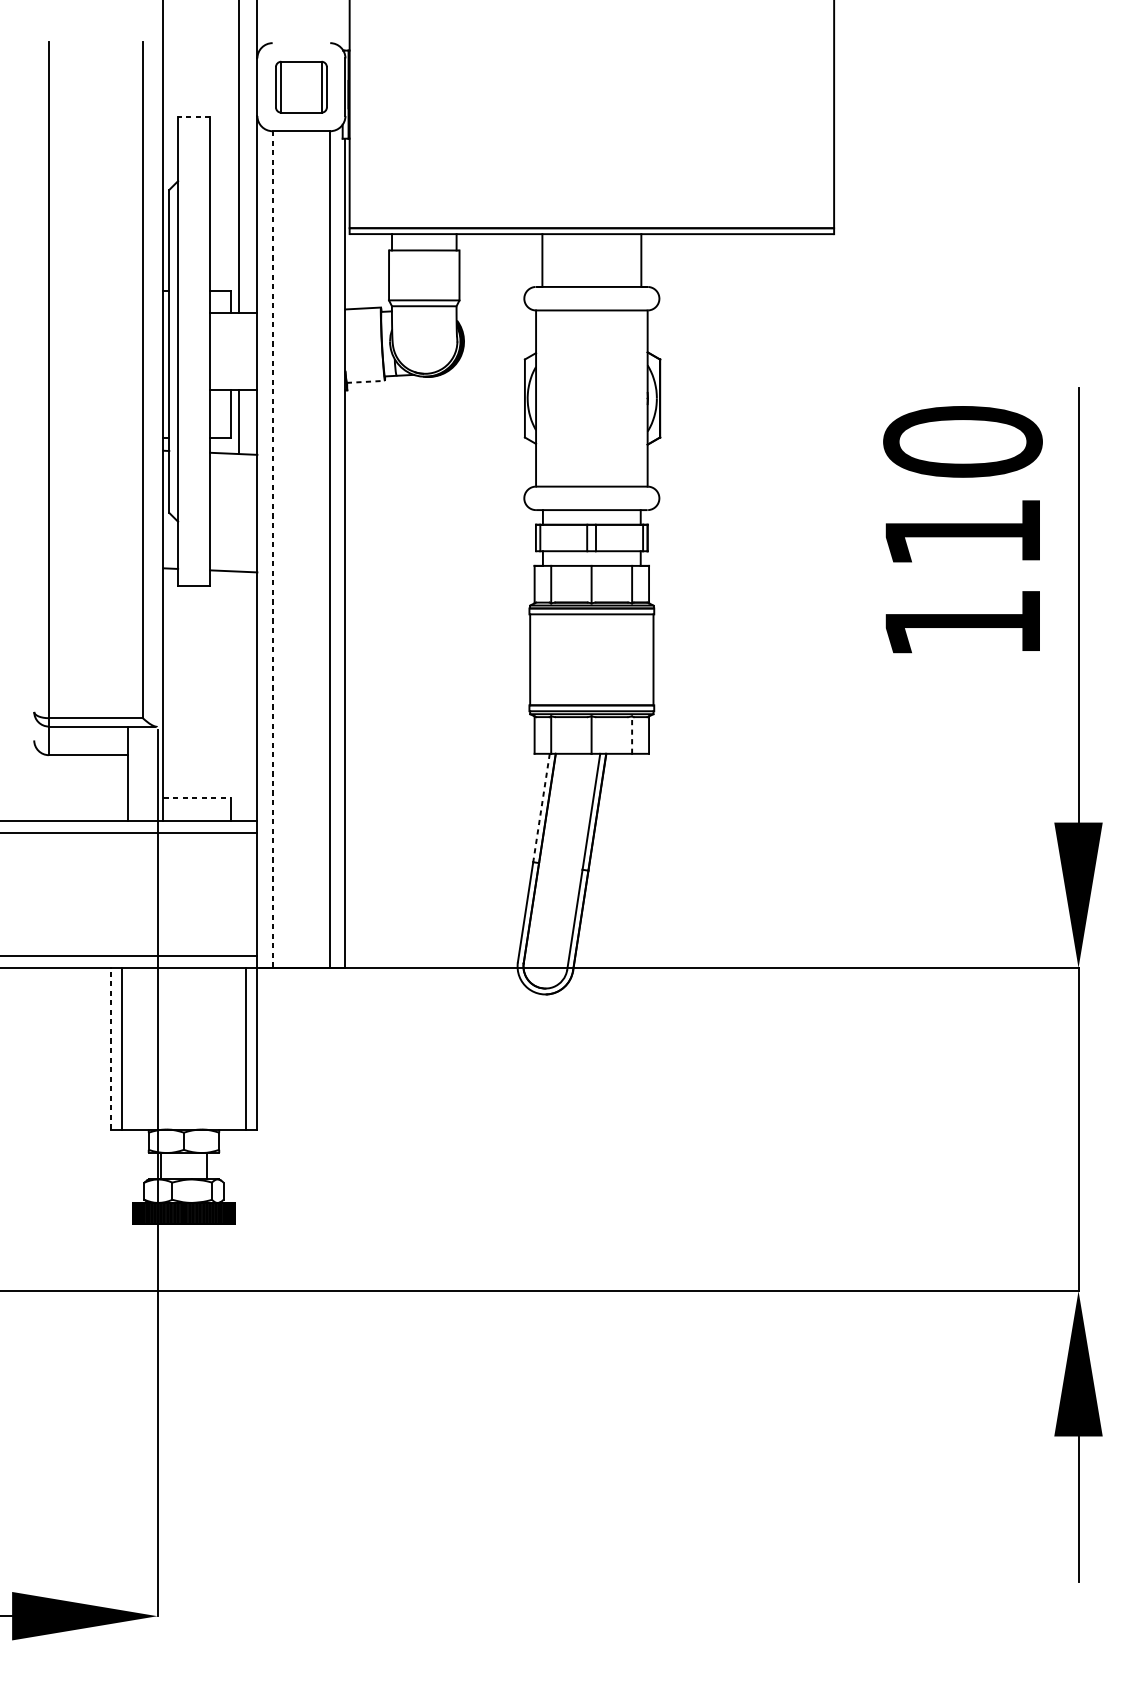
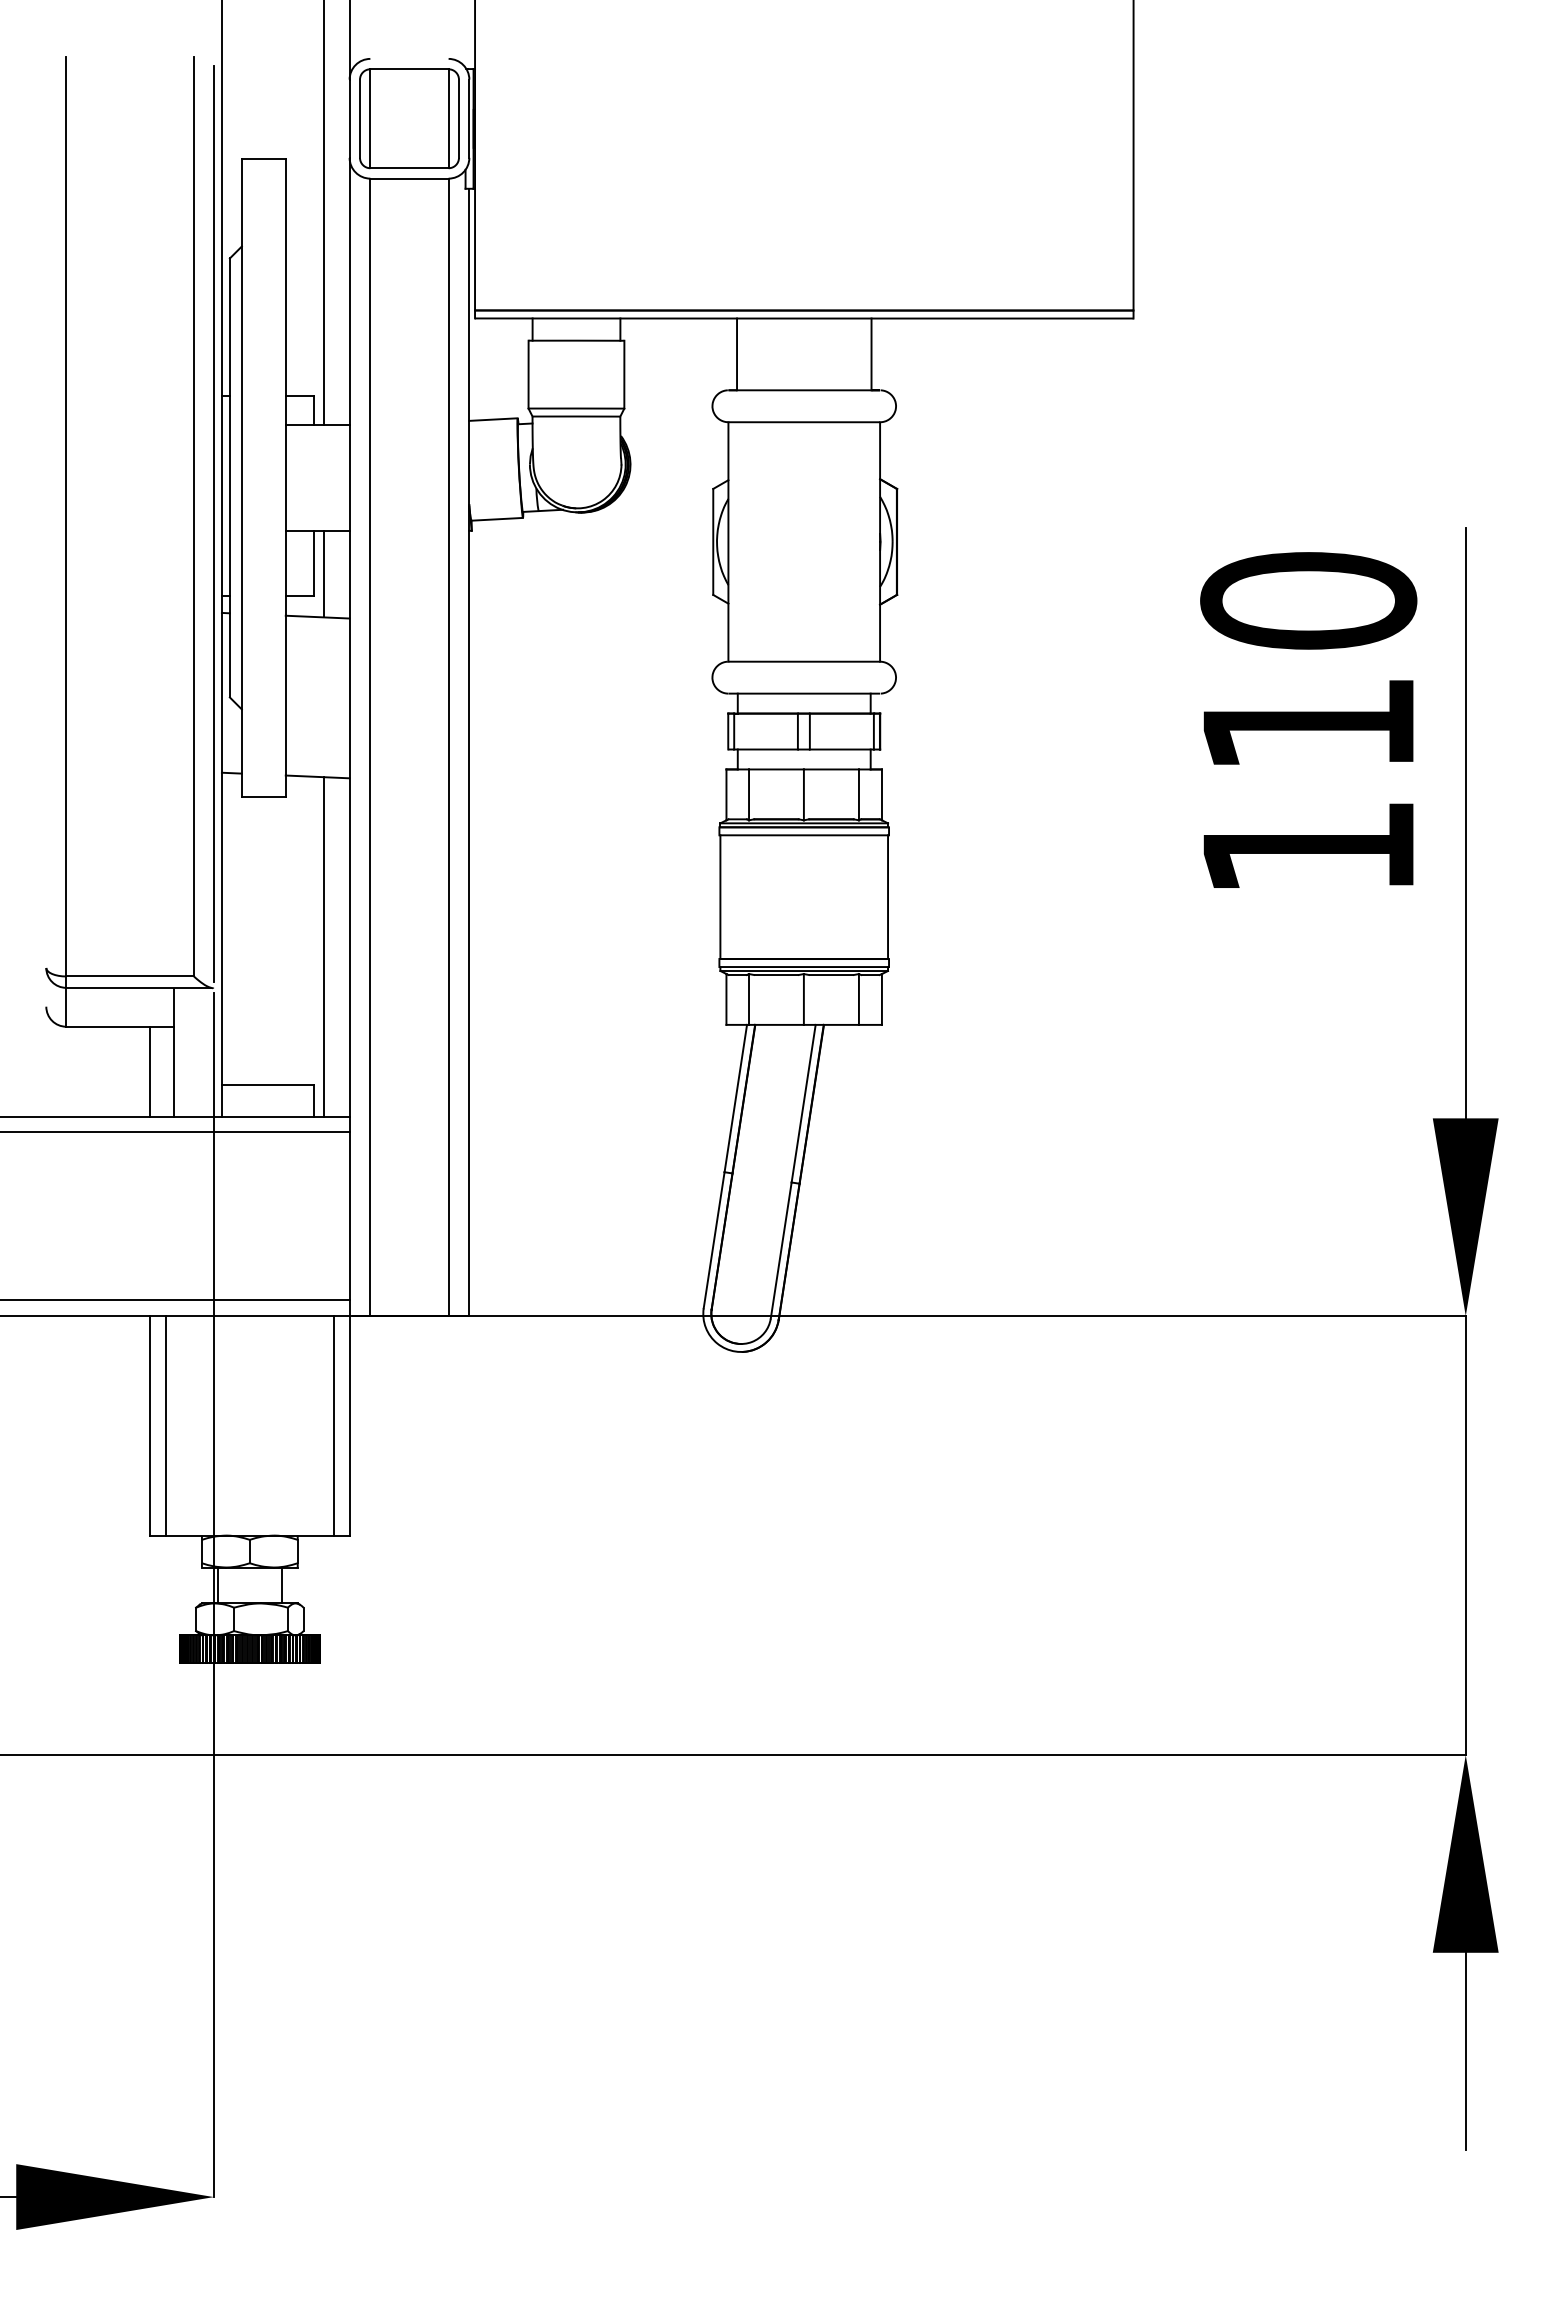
part: (301, 86) -> (409, 118), size x1.43
line: (194, 116) -> (263, 158), dashed -> solid
line: (366, 382) -> (497, 519), dashed -> solid
line: (157, 385) -> (213, 524), added
line: (272, 549) -> (370, 747), dashed -> solid
line: (238, 696) -> (324, 946), added
line: (631, 734) -> (858, 998), dashed -> solid
line: (110, 788) -> (150, 1071), added
line: (196, 797) -> (267, 1084), dashed -> solid
line: (541, 807) -> (735, 1098), dashed -> solid
line: (110, 1048) -> (150, 1425), dashed -> solid

